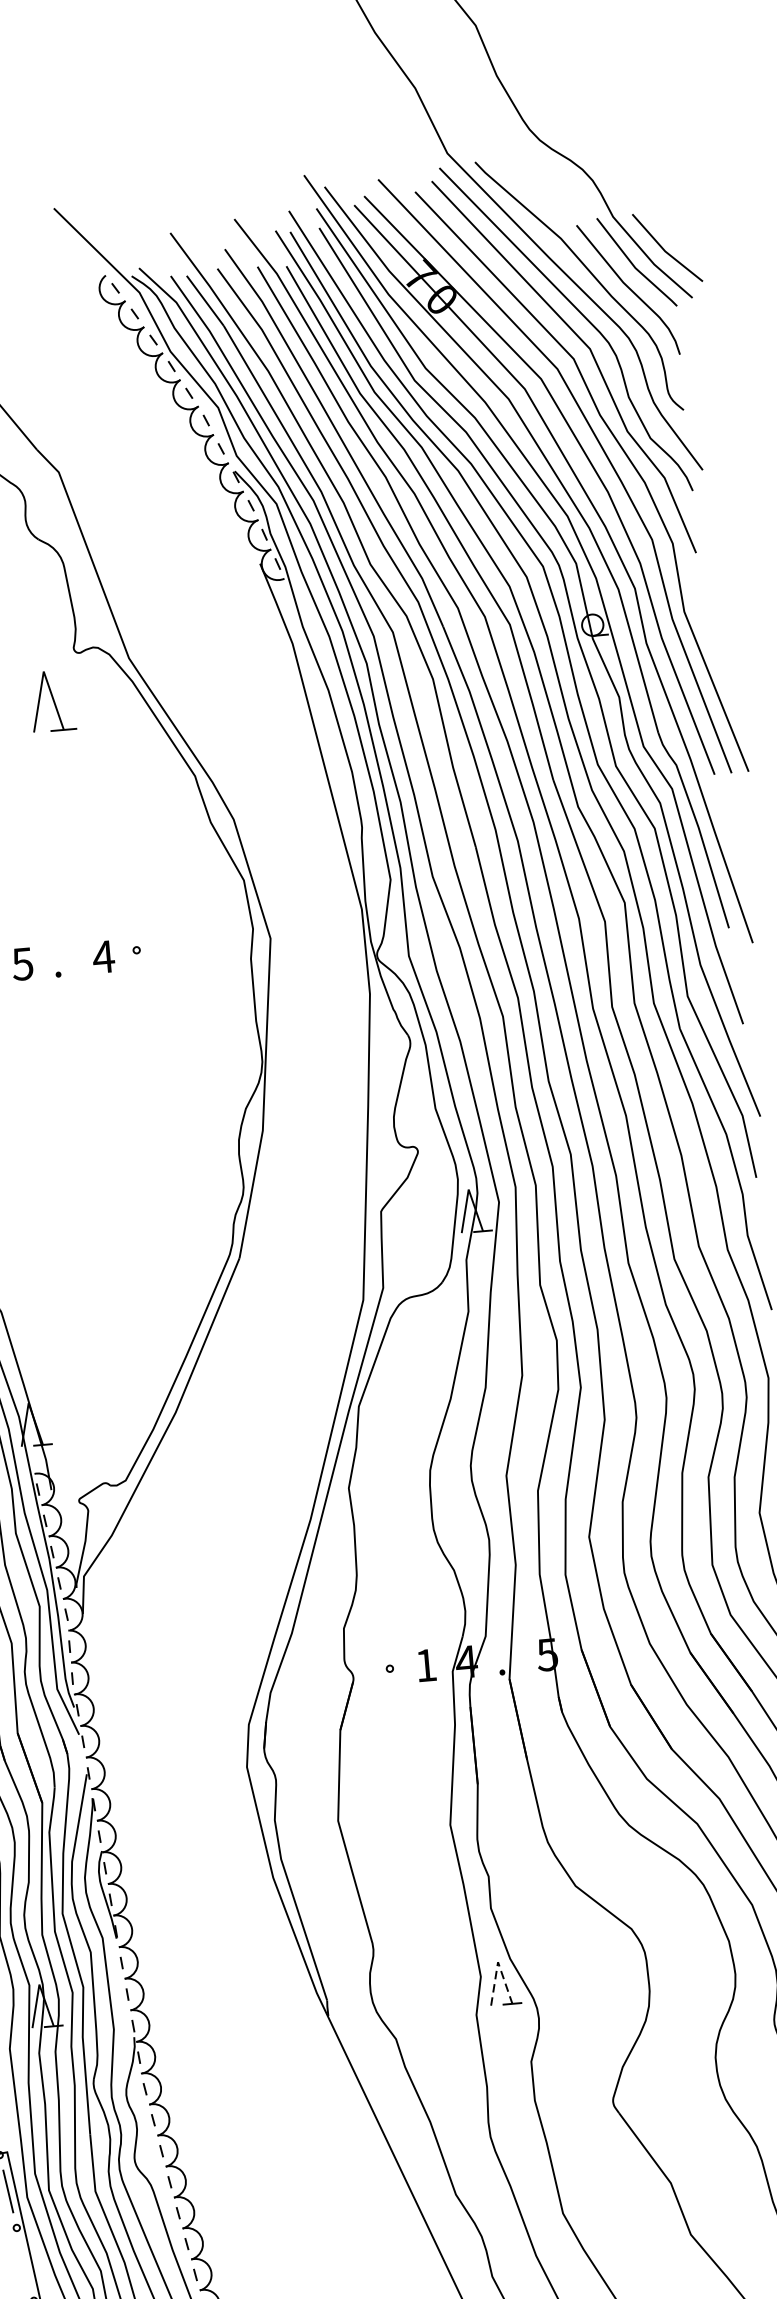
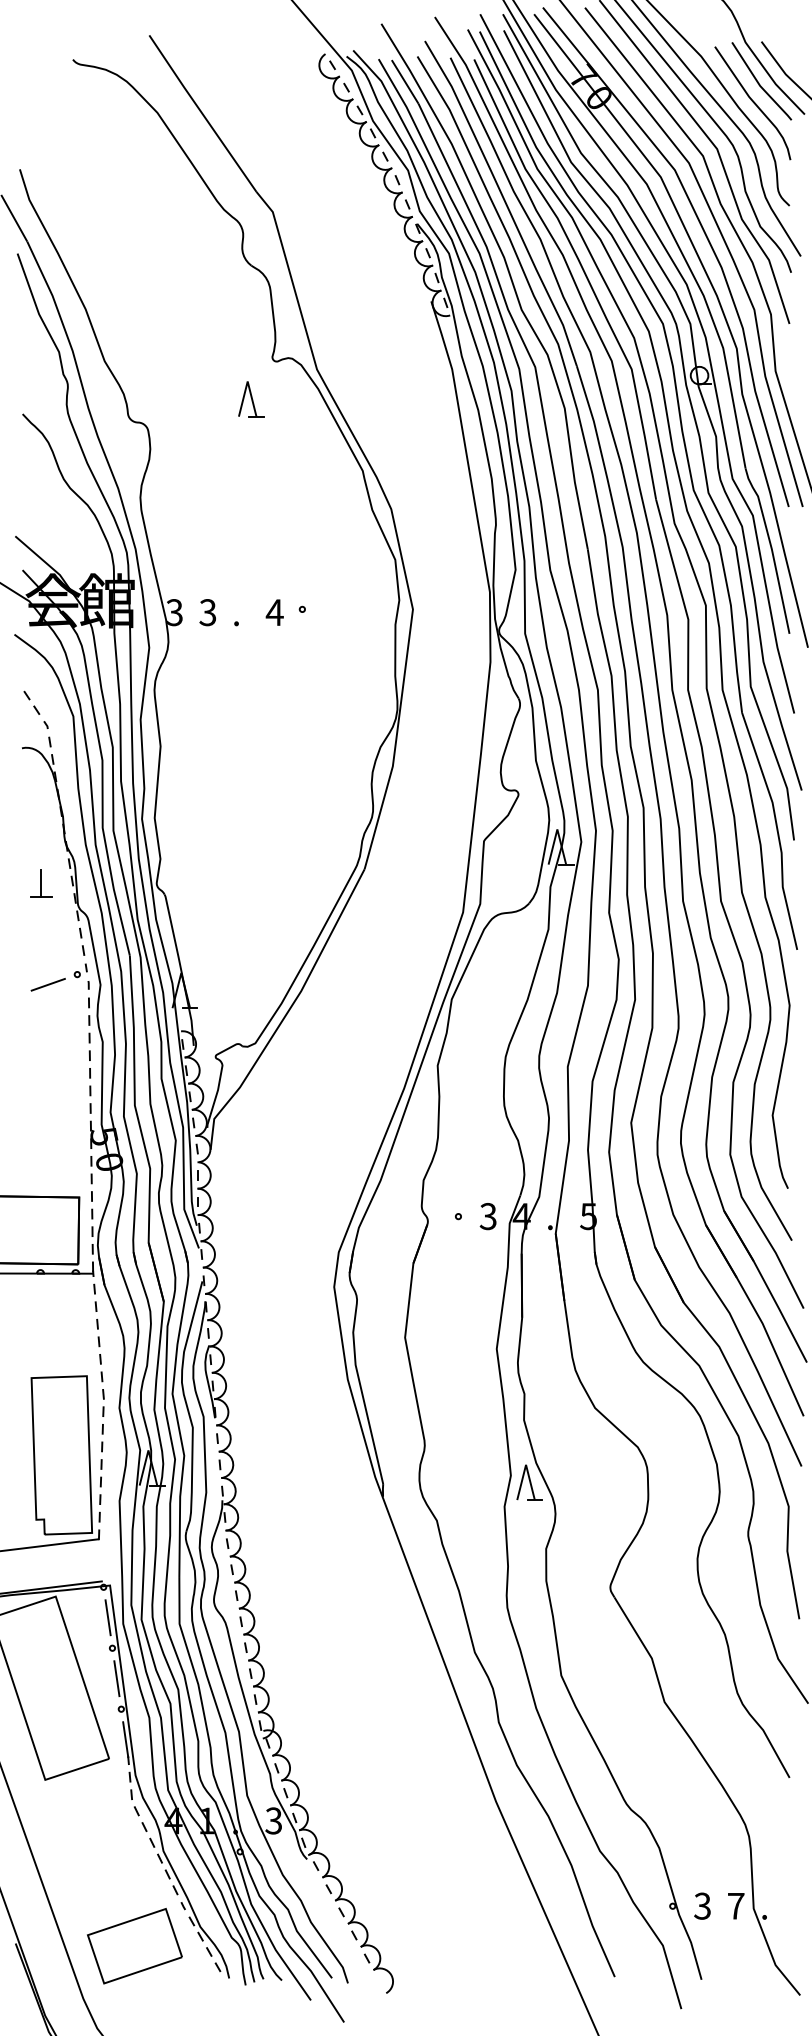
part: (52, 701) -> (251, 399), size x0.71
text: (23, 963) -> (208, 612), 5 -> 3
text: (425, 1665) -> (487, 1216), 1 -> 3
line: (498, 1961) -> (526, 1464), dashed -> solid
line: (24, 2264) -> (116, 1678), added

